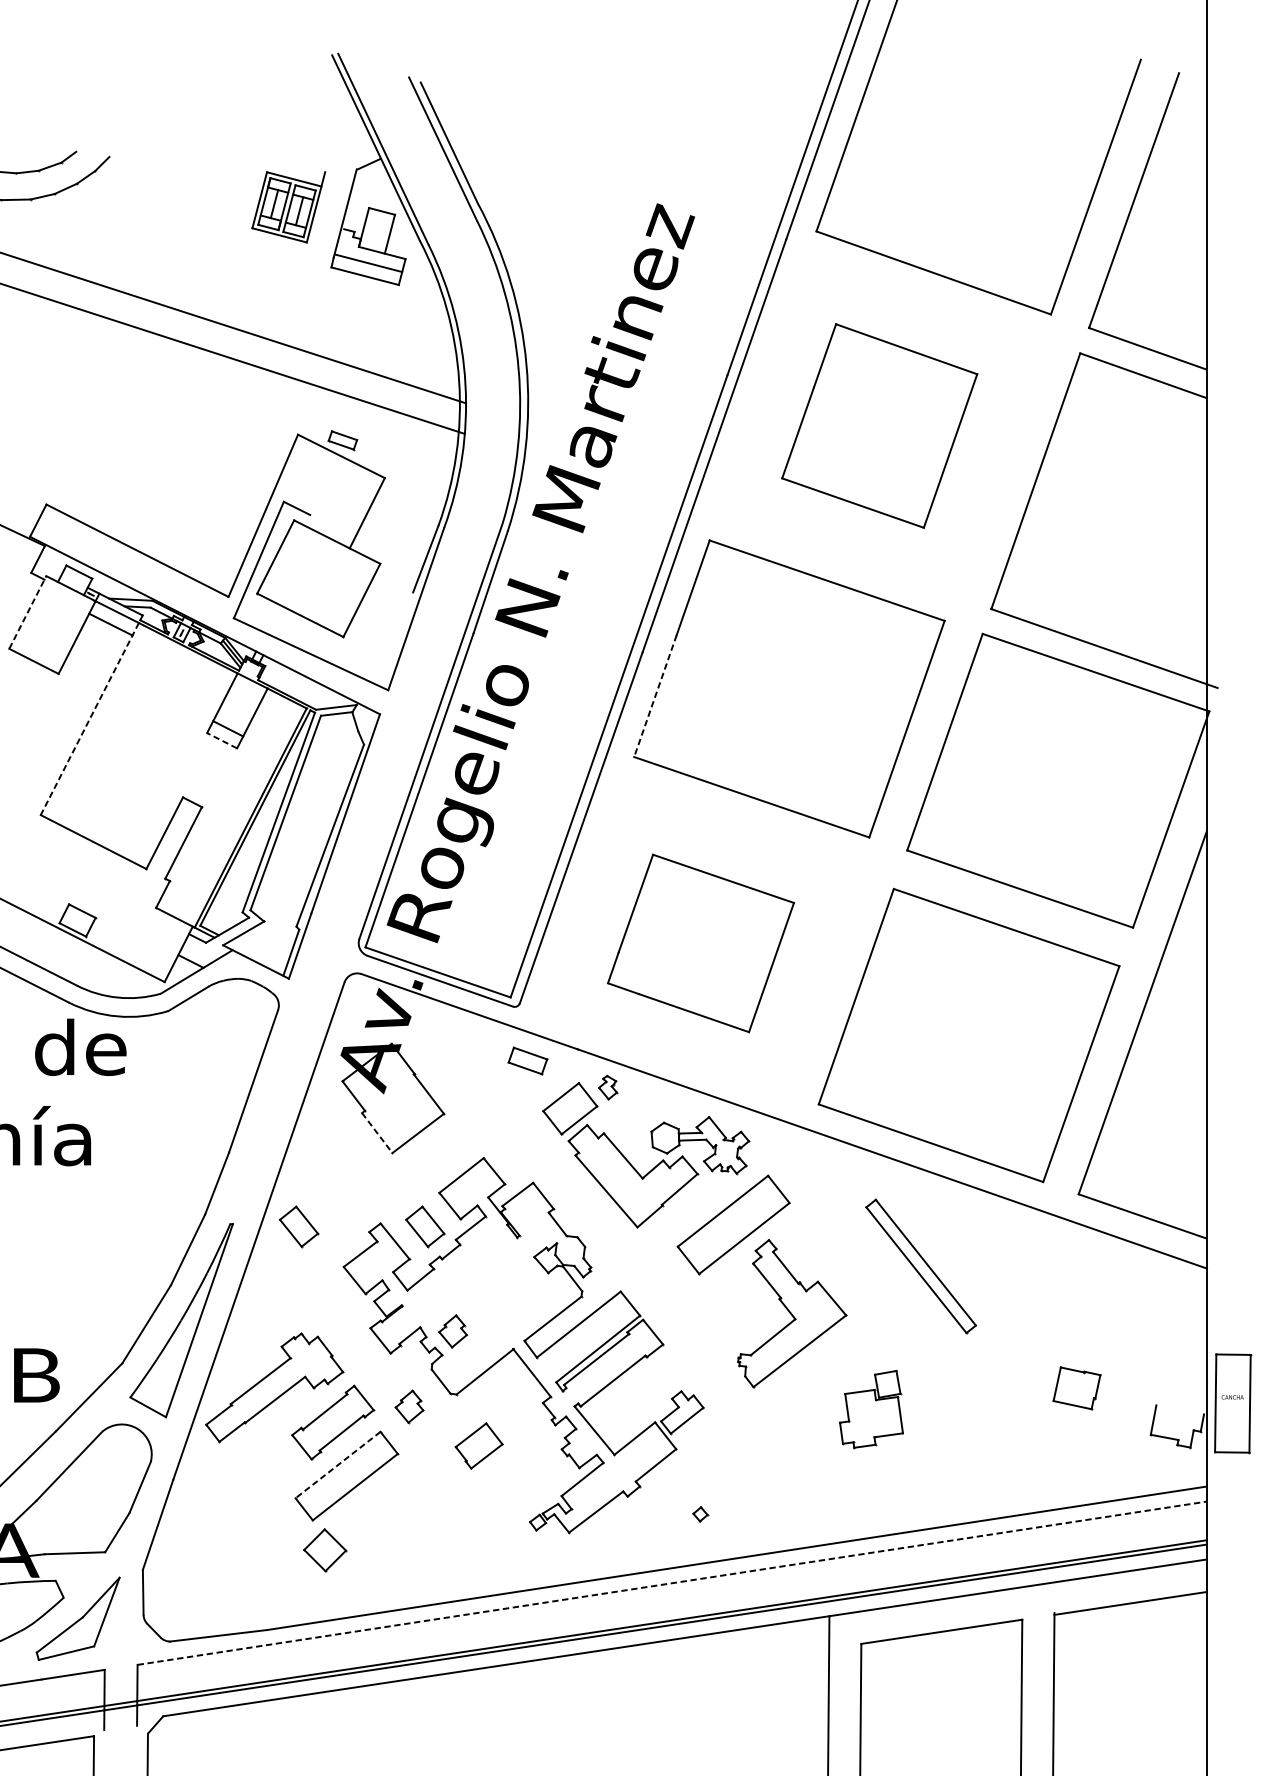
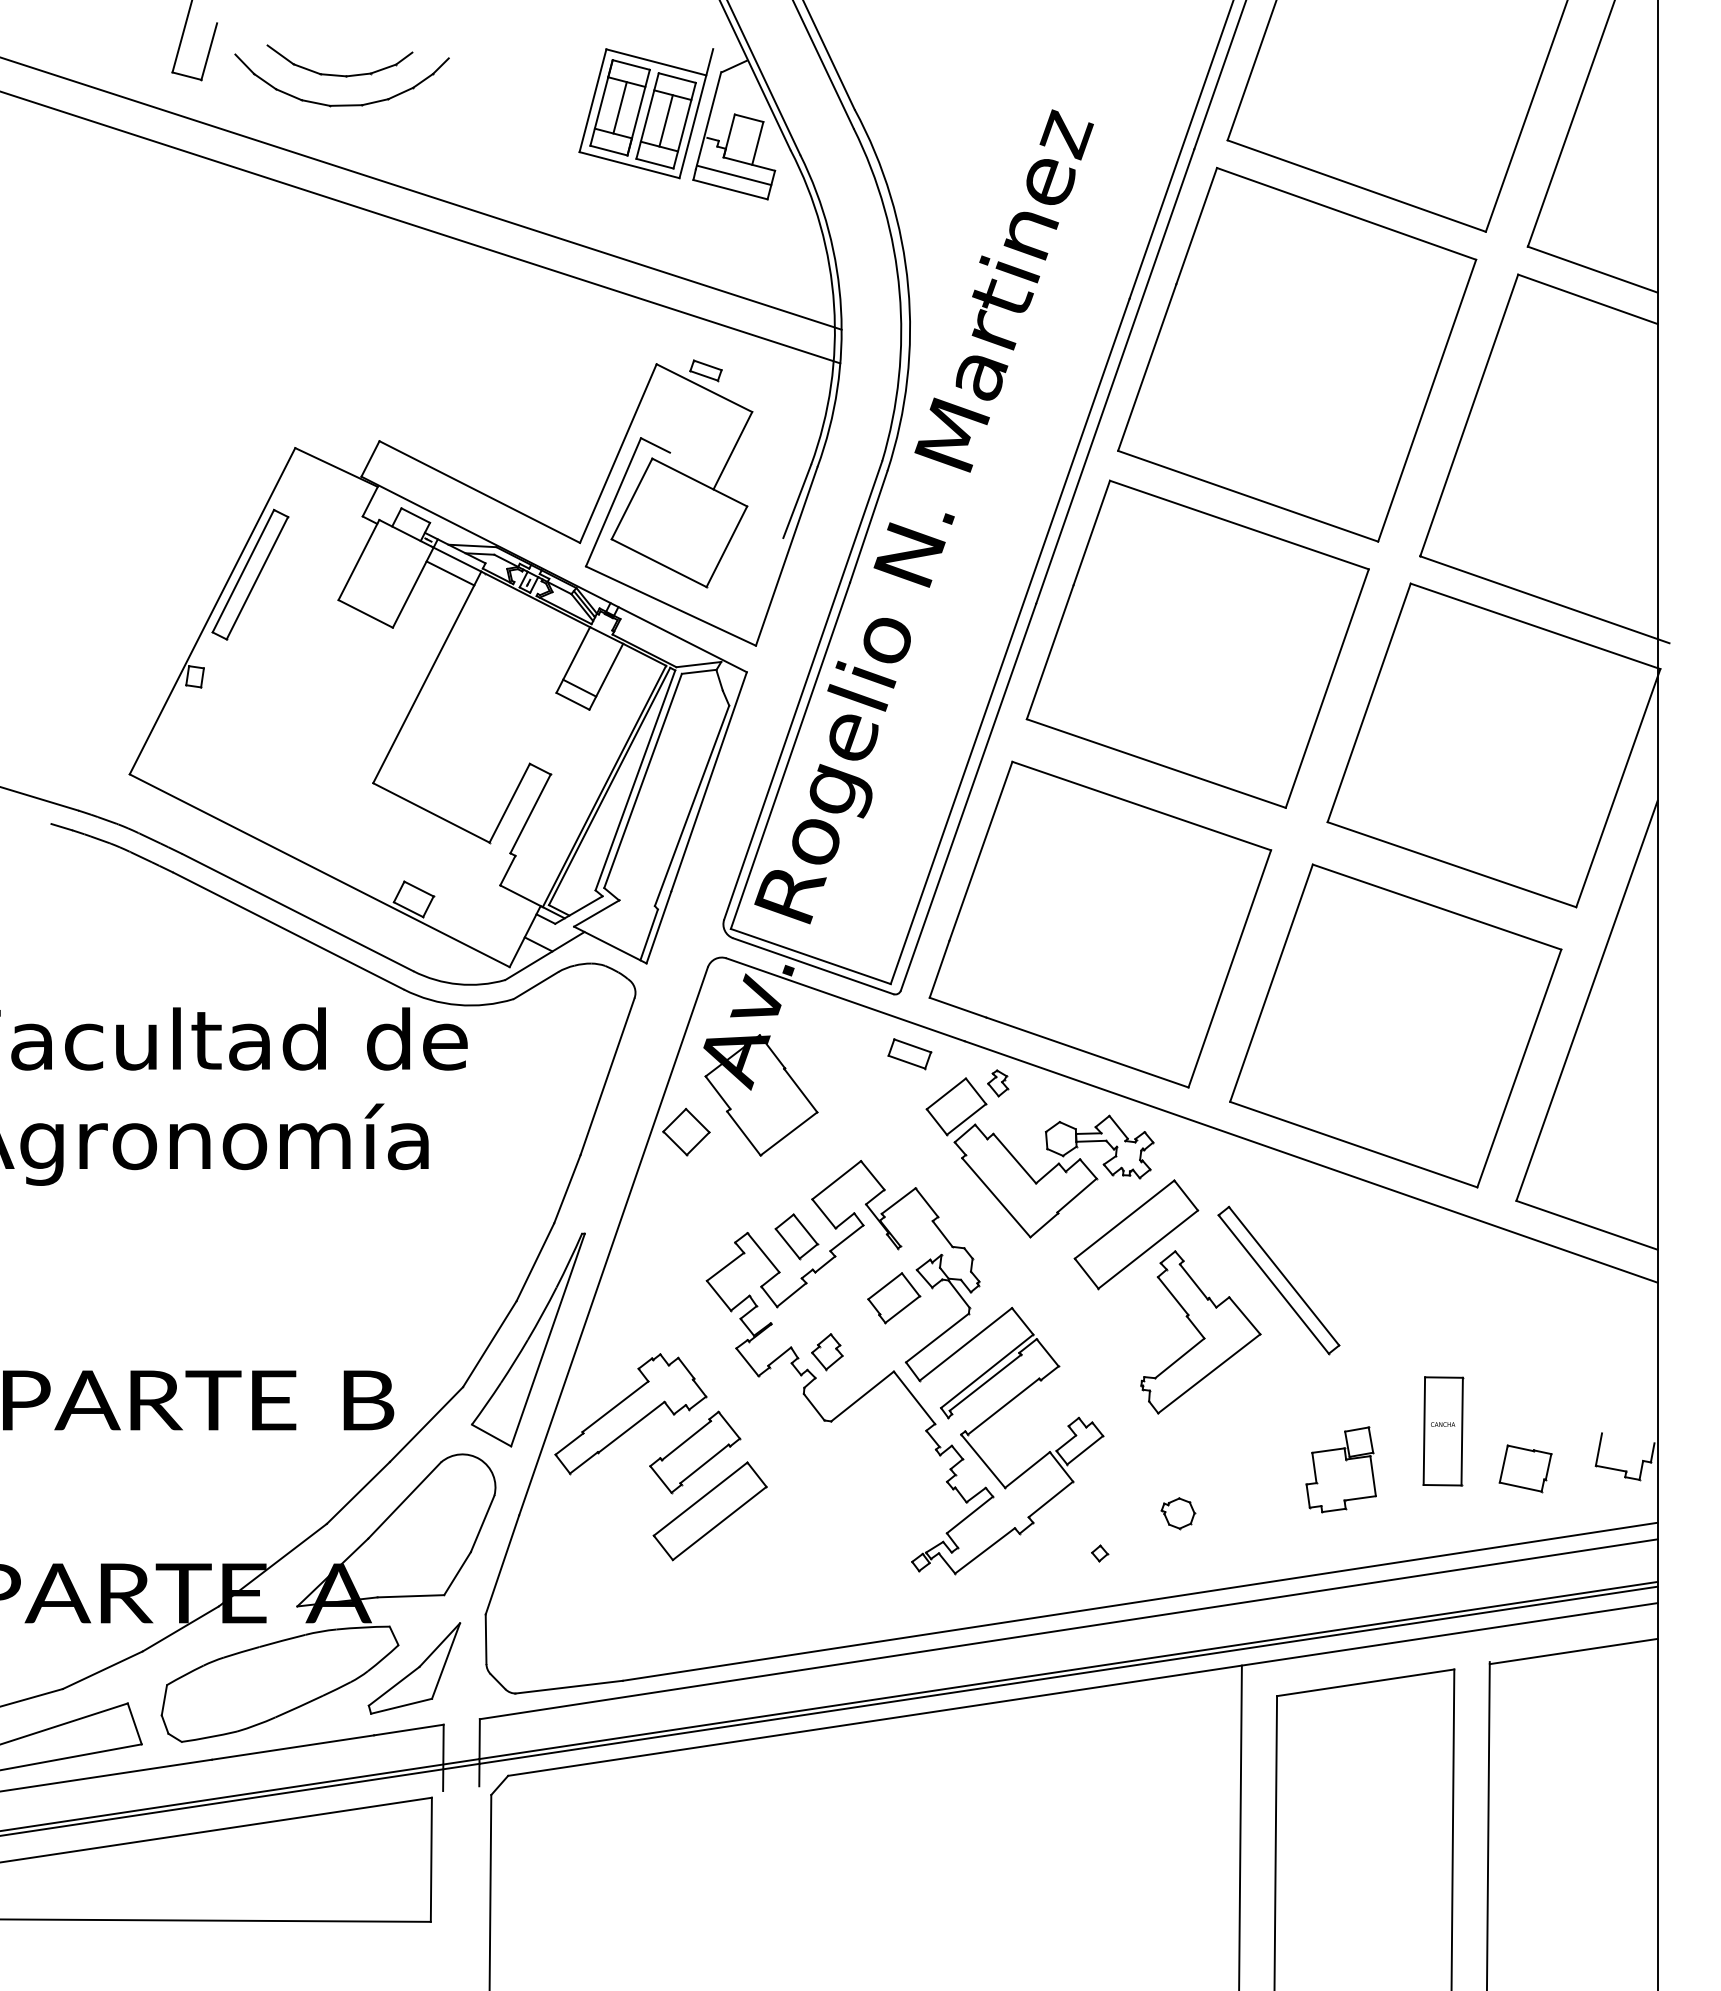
part: (288, 207) -> (646, 113), size x1.67
part: (879, 425) -> (1297, 354), size x1.67
line: (27, 612) -> (358, 560), dashed -> solid
line: (655, 696) -> (1050, 652), dashed -> solid
line: (90, 719) -> (427, 677), dashed -> solid
line: (221, 740) -> (572, 701), dashed -> solid
part: (701, 943) -> (1100, 924), size x1.67
line: (376, 1133) -> (743, 1133), dashed -> solid
part: (298, 1226) -> (657, 1236), removed
part: (920, 1266) -> (1278, 1280), moved
part: (1076, 1388) -> (1525, 1468), moved
part: (1233, 1403) -> (1443, 1431), moved
part: (409, 1407) -> (779, 1435), removed
part: (870, 1409) -> (1340, 1469), moved
part: (479, 1446) -> (894, 1298), moved
line: (337, 1465) -> (700, 1499), dashed -> solid
part: (771, 1478) -> (1178, 1513), added
part: (325, 1549) -> (686, 1131), moved
line: (672, 1583) -> (1068, 1629), dashed -> solid

